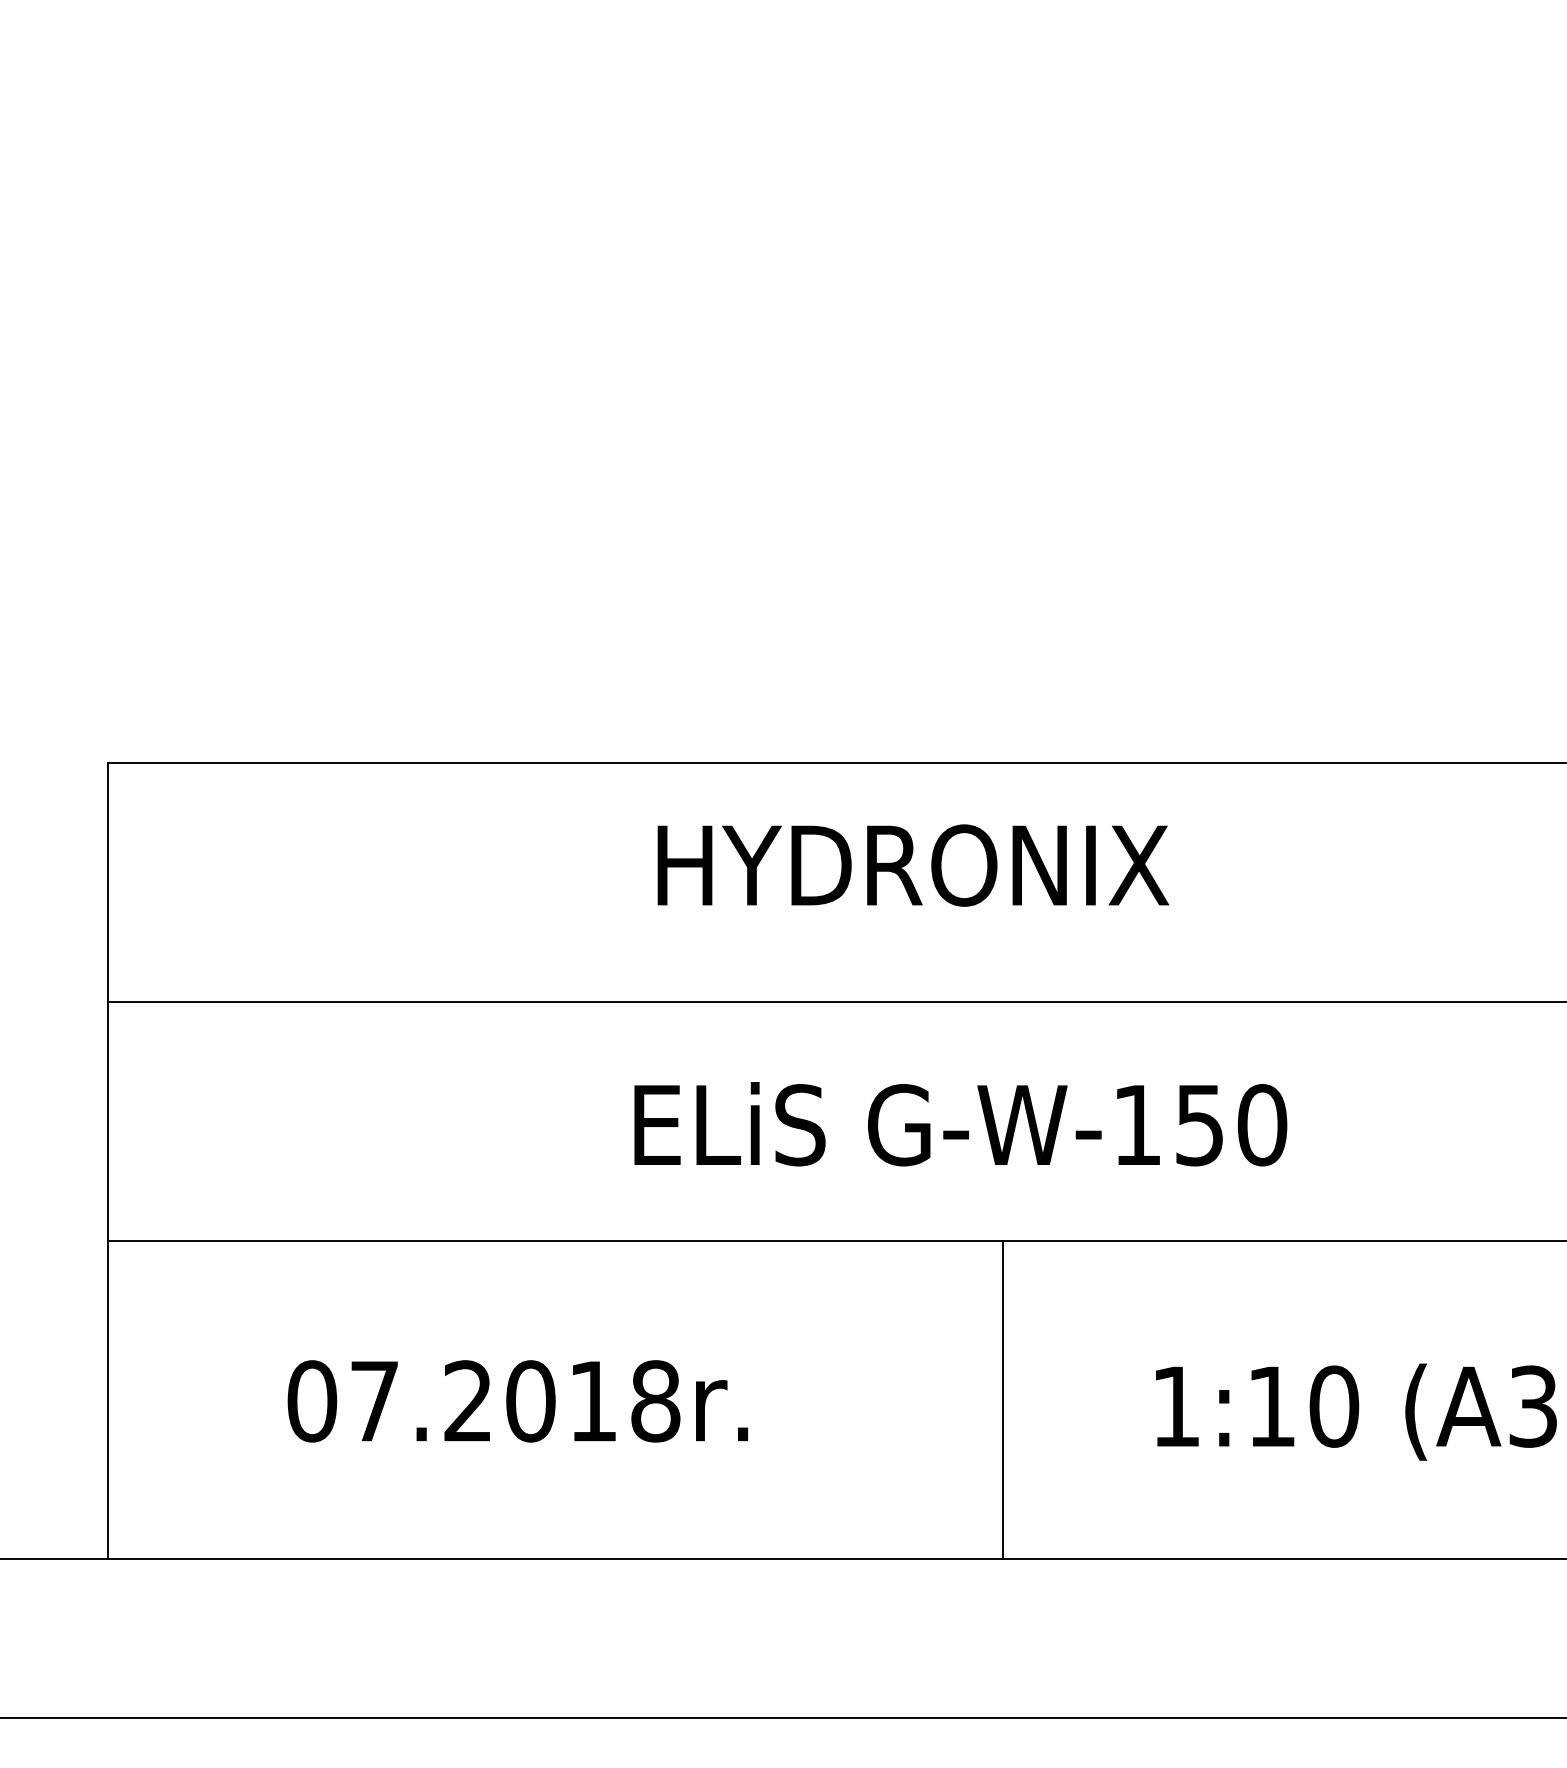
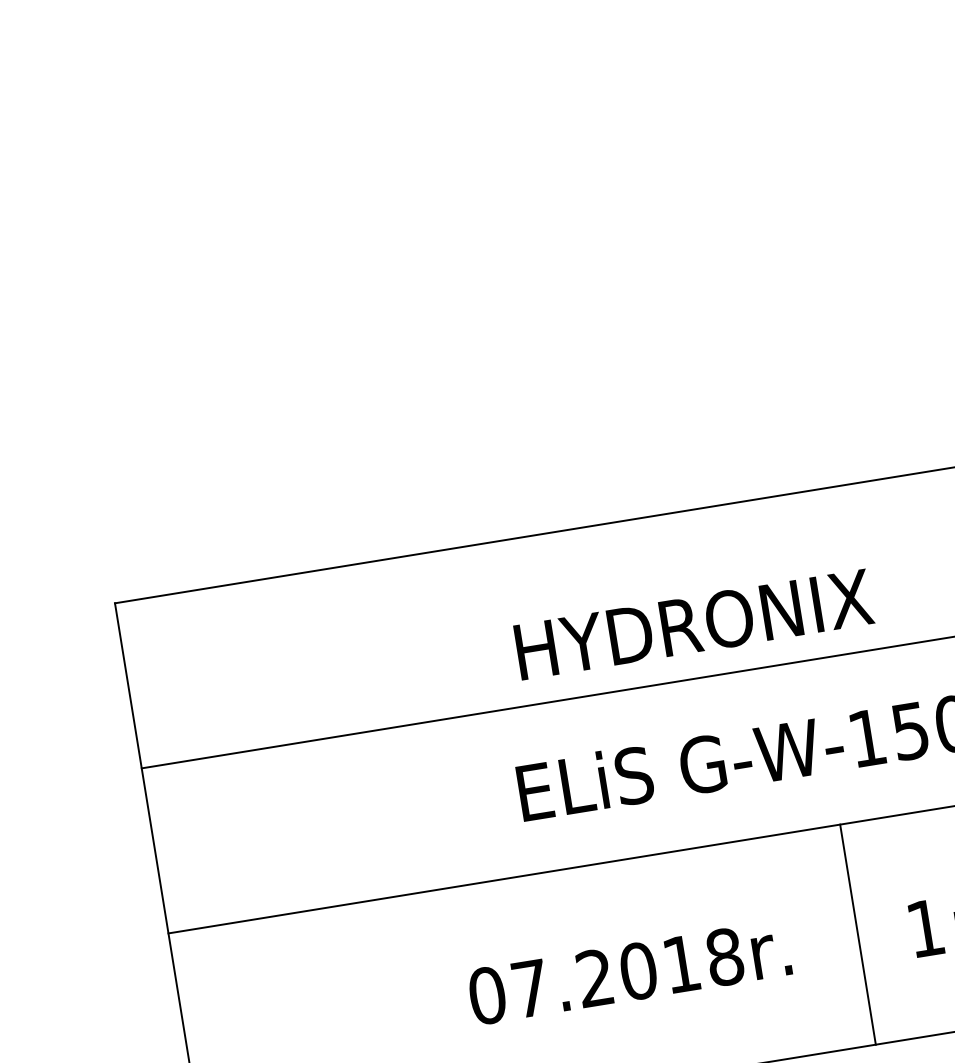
text: (913, 865) -> (694, 624), moved
line: (1003, 1399) -> (858, 934), moved
text: (517, 1401) -> (629, 972), moved

